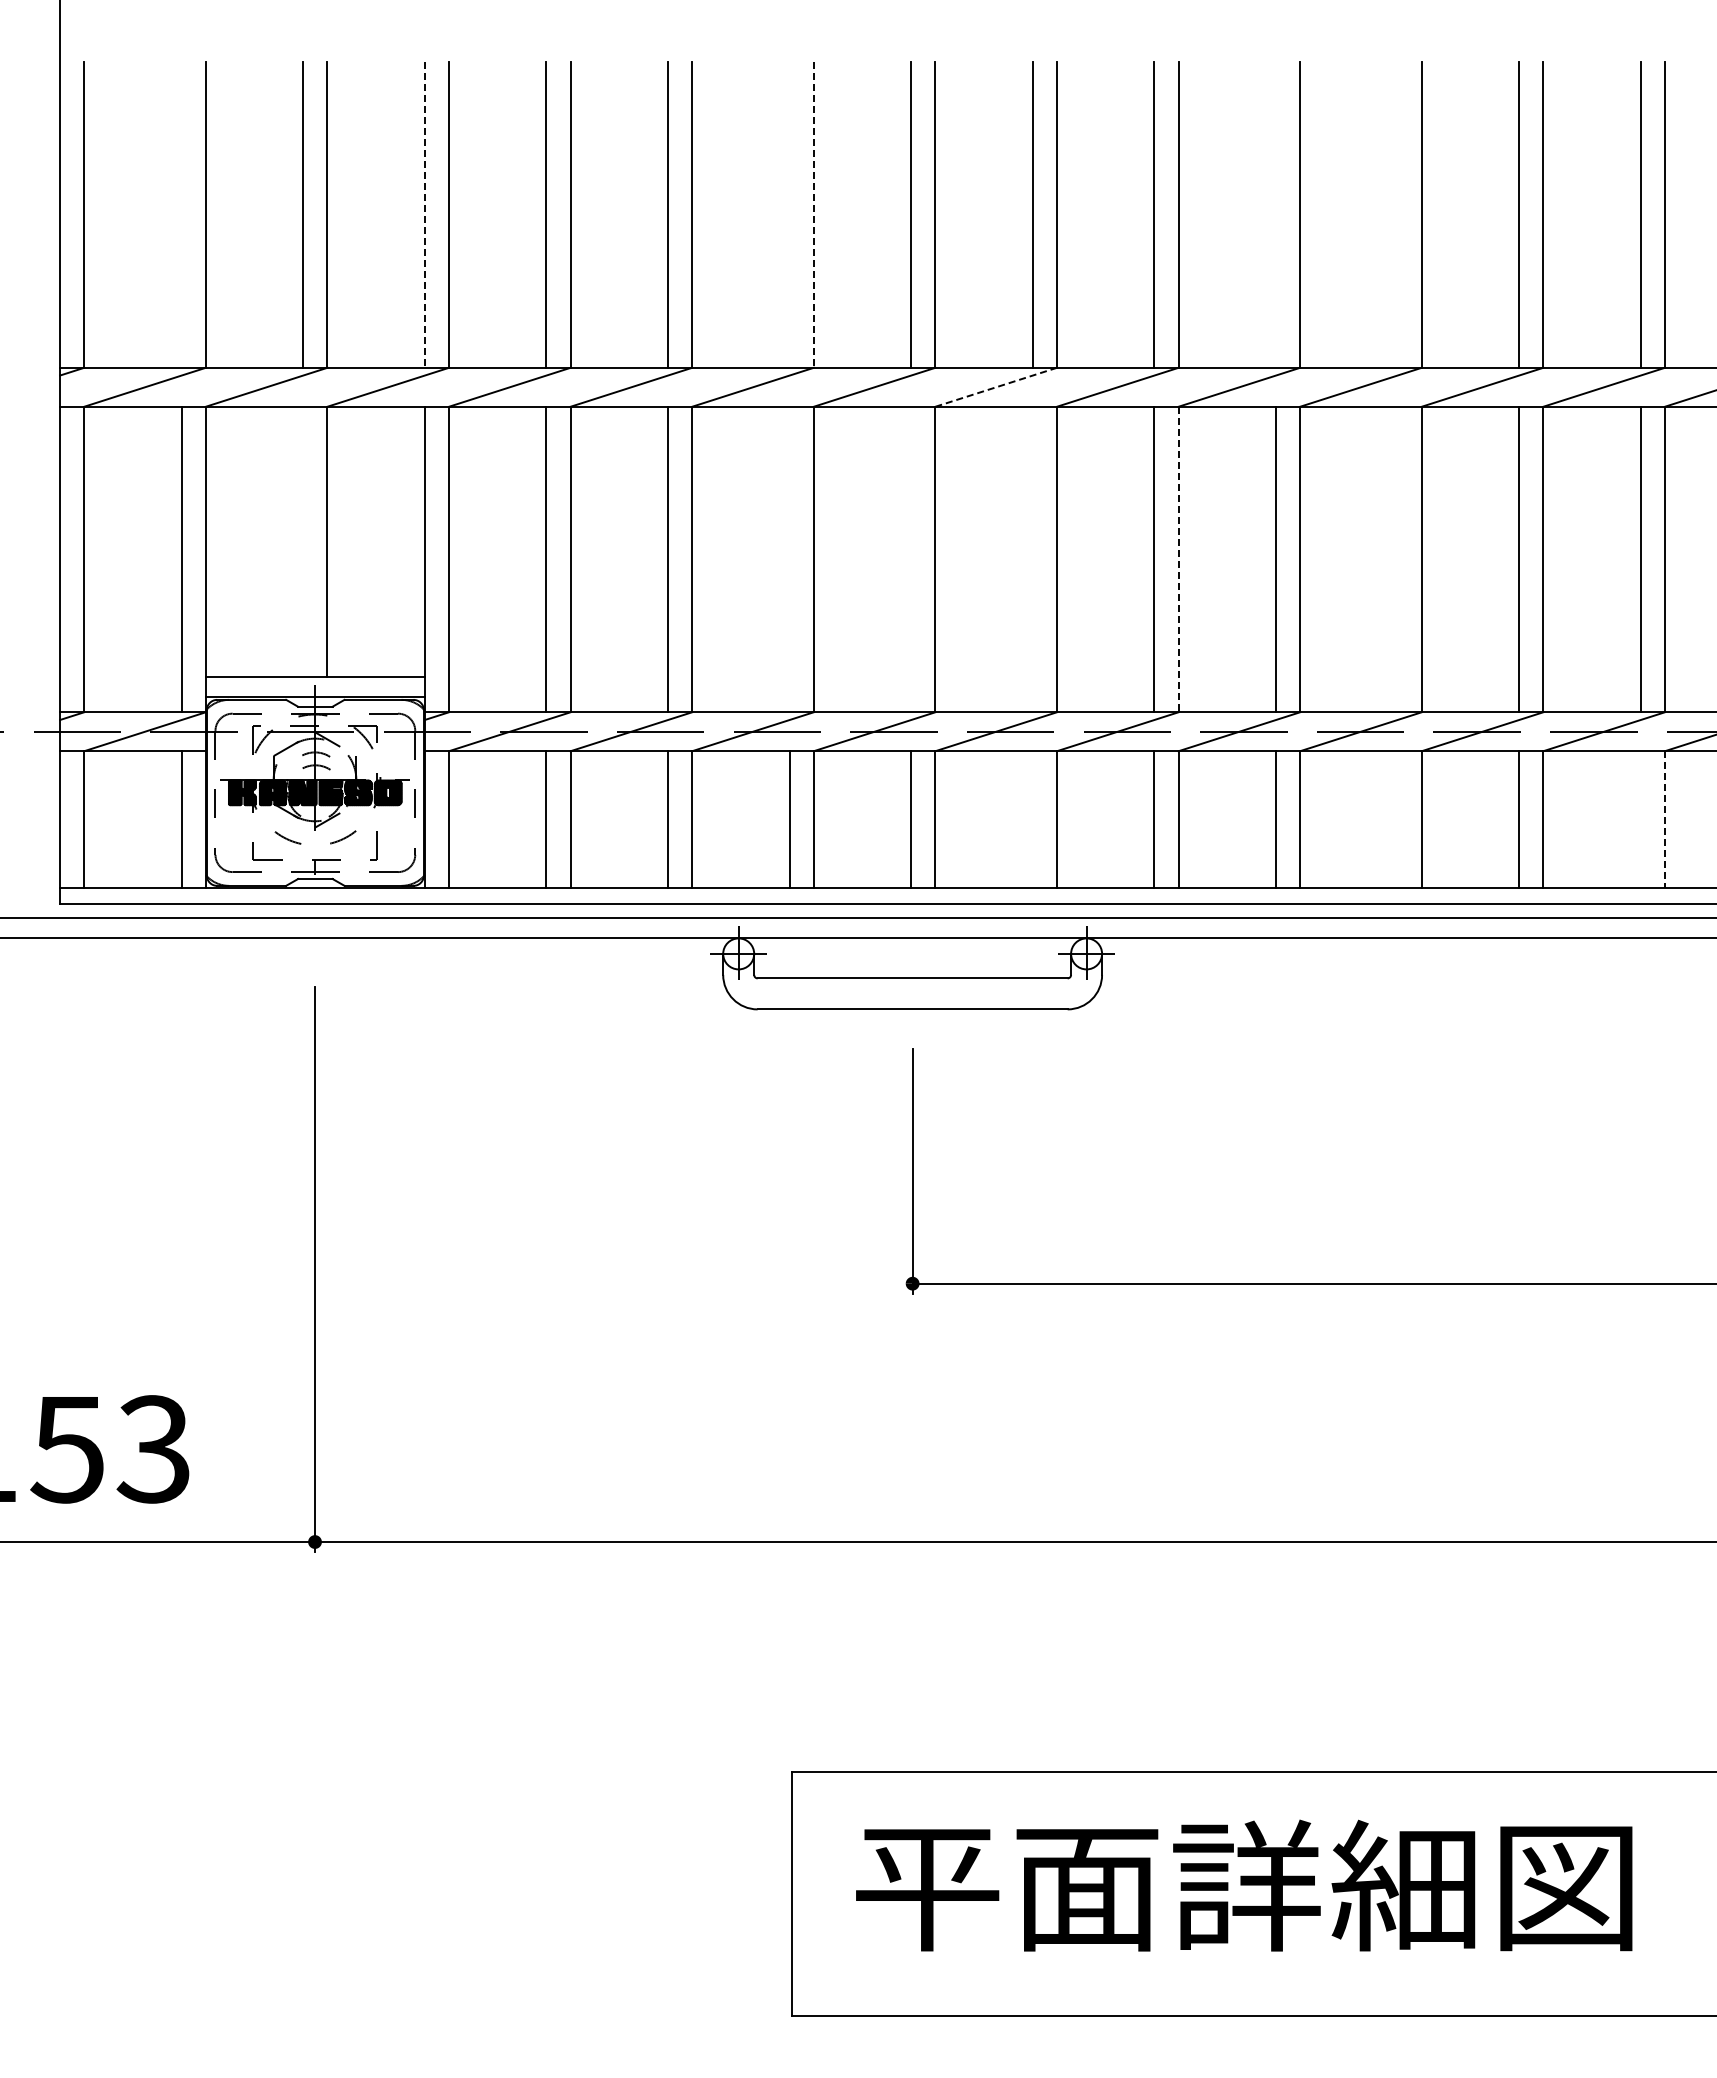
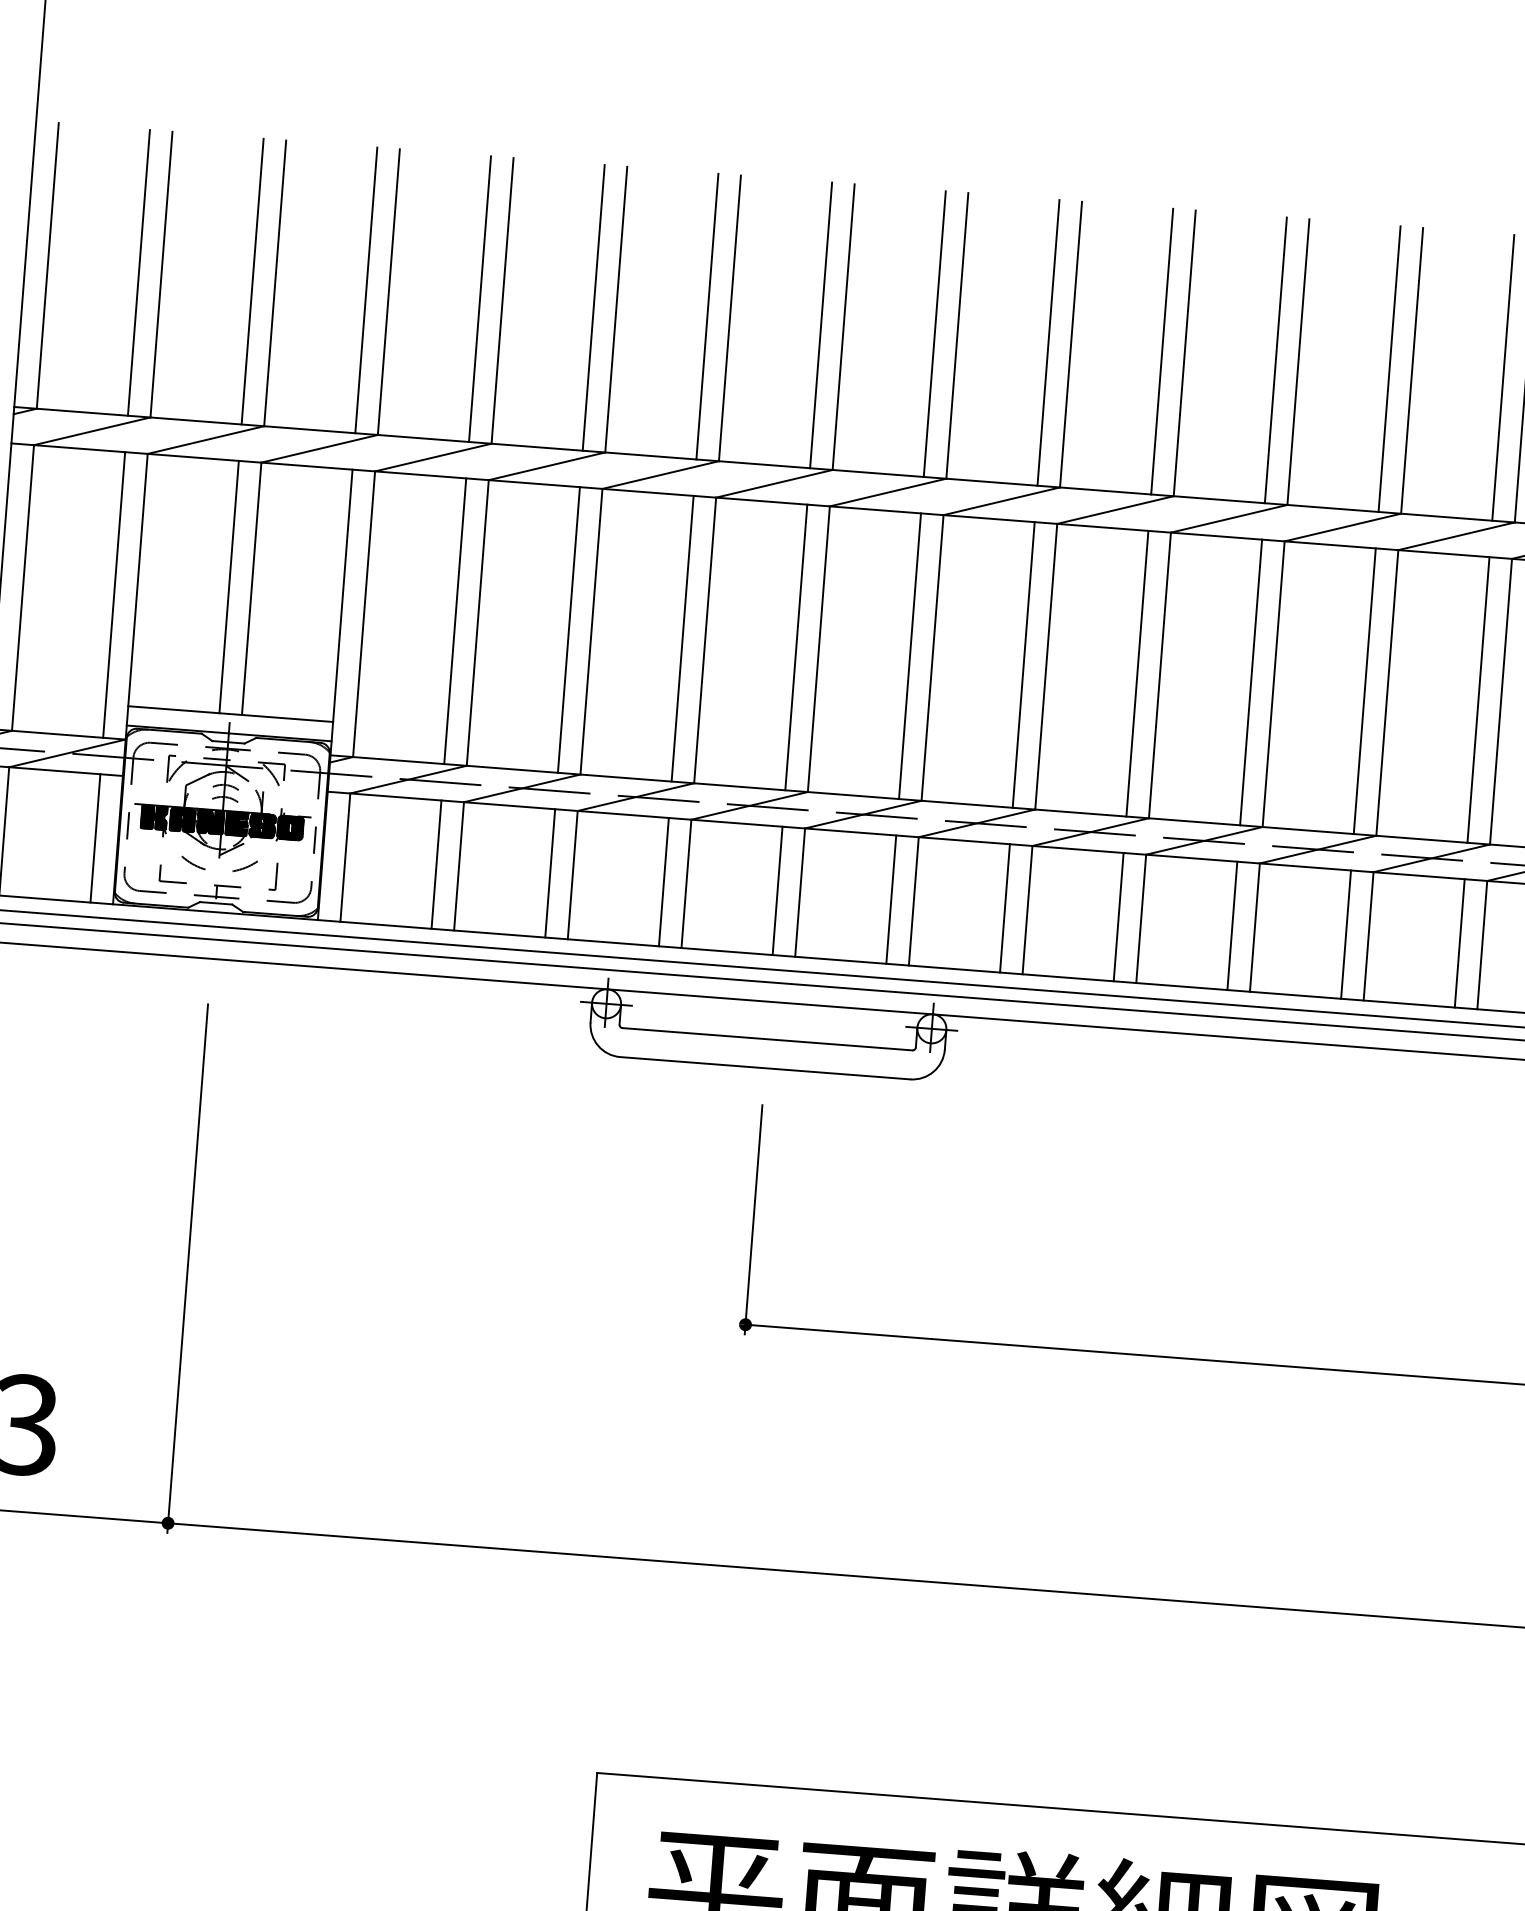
line: (181, 214) -> (138, 272), added
line: (789, 214) -> (707, 316), added
line: (1276, 214) -> (1162, 351), added
line: (1397, 214) -> (1275, 359), added
line: (424, 215) -> (365, 290), dashed -> solid
line: (813, 215) -> (729, 318), dashed -> solid
line: (996, 387) -> (888, 492), dashed -> solid
line: (303, 541) -> (229, 586), added
line: (789, 559) -> (682, 638), added
line: (911, 559) -> (796, 647), added
line: (1032, 559) -> (909, 656), added
line: (1178, 559) -> (1046, 666), dashed -> solid
line: (1397, 559) -> (1250, 682), added
line: (1032, 819) -> (890, 899), added
line: (1397, 819) -> (1232, 925), added
line: (1640, 819) -> (1459, 943), added
line: (1664, 819) -> (1481, 944), dashed -> solid

